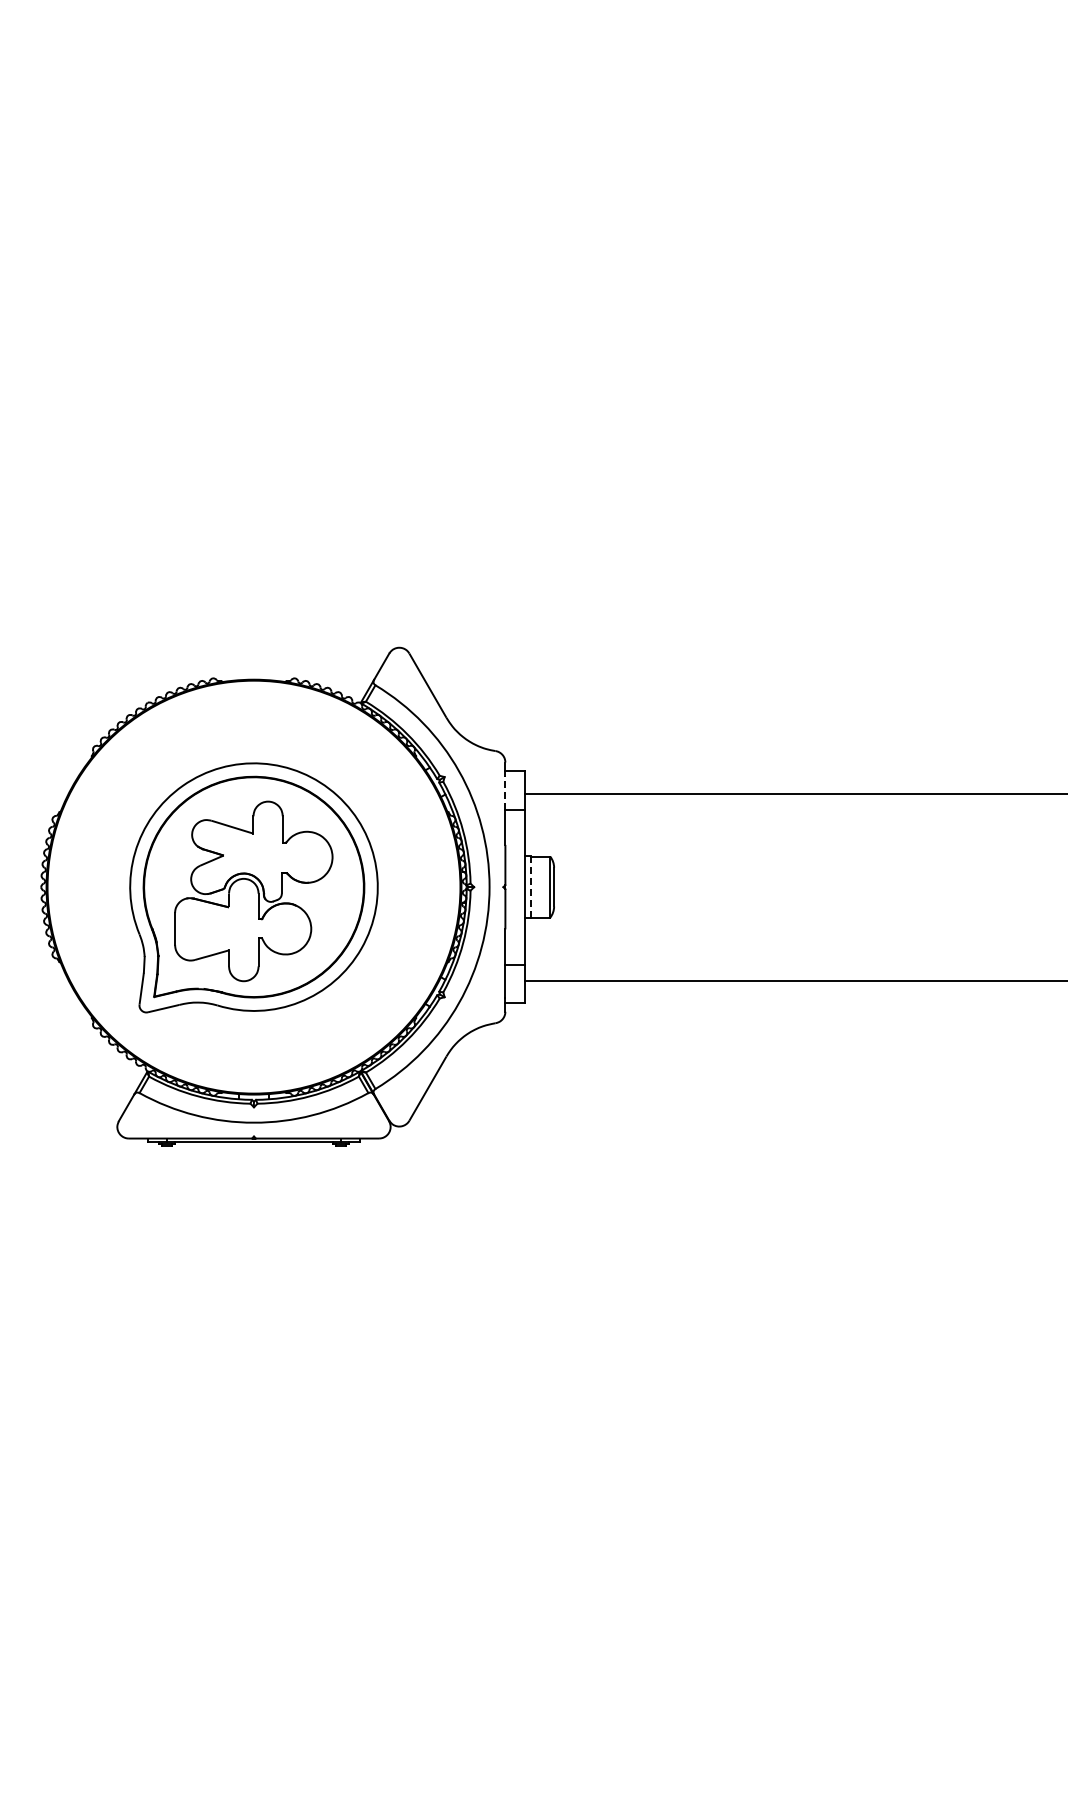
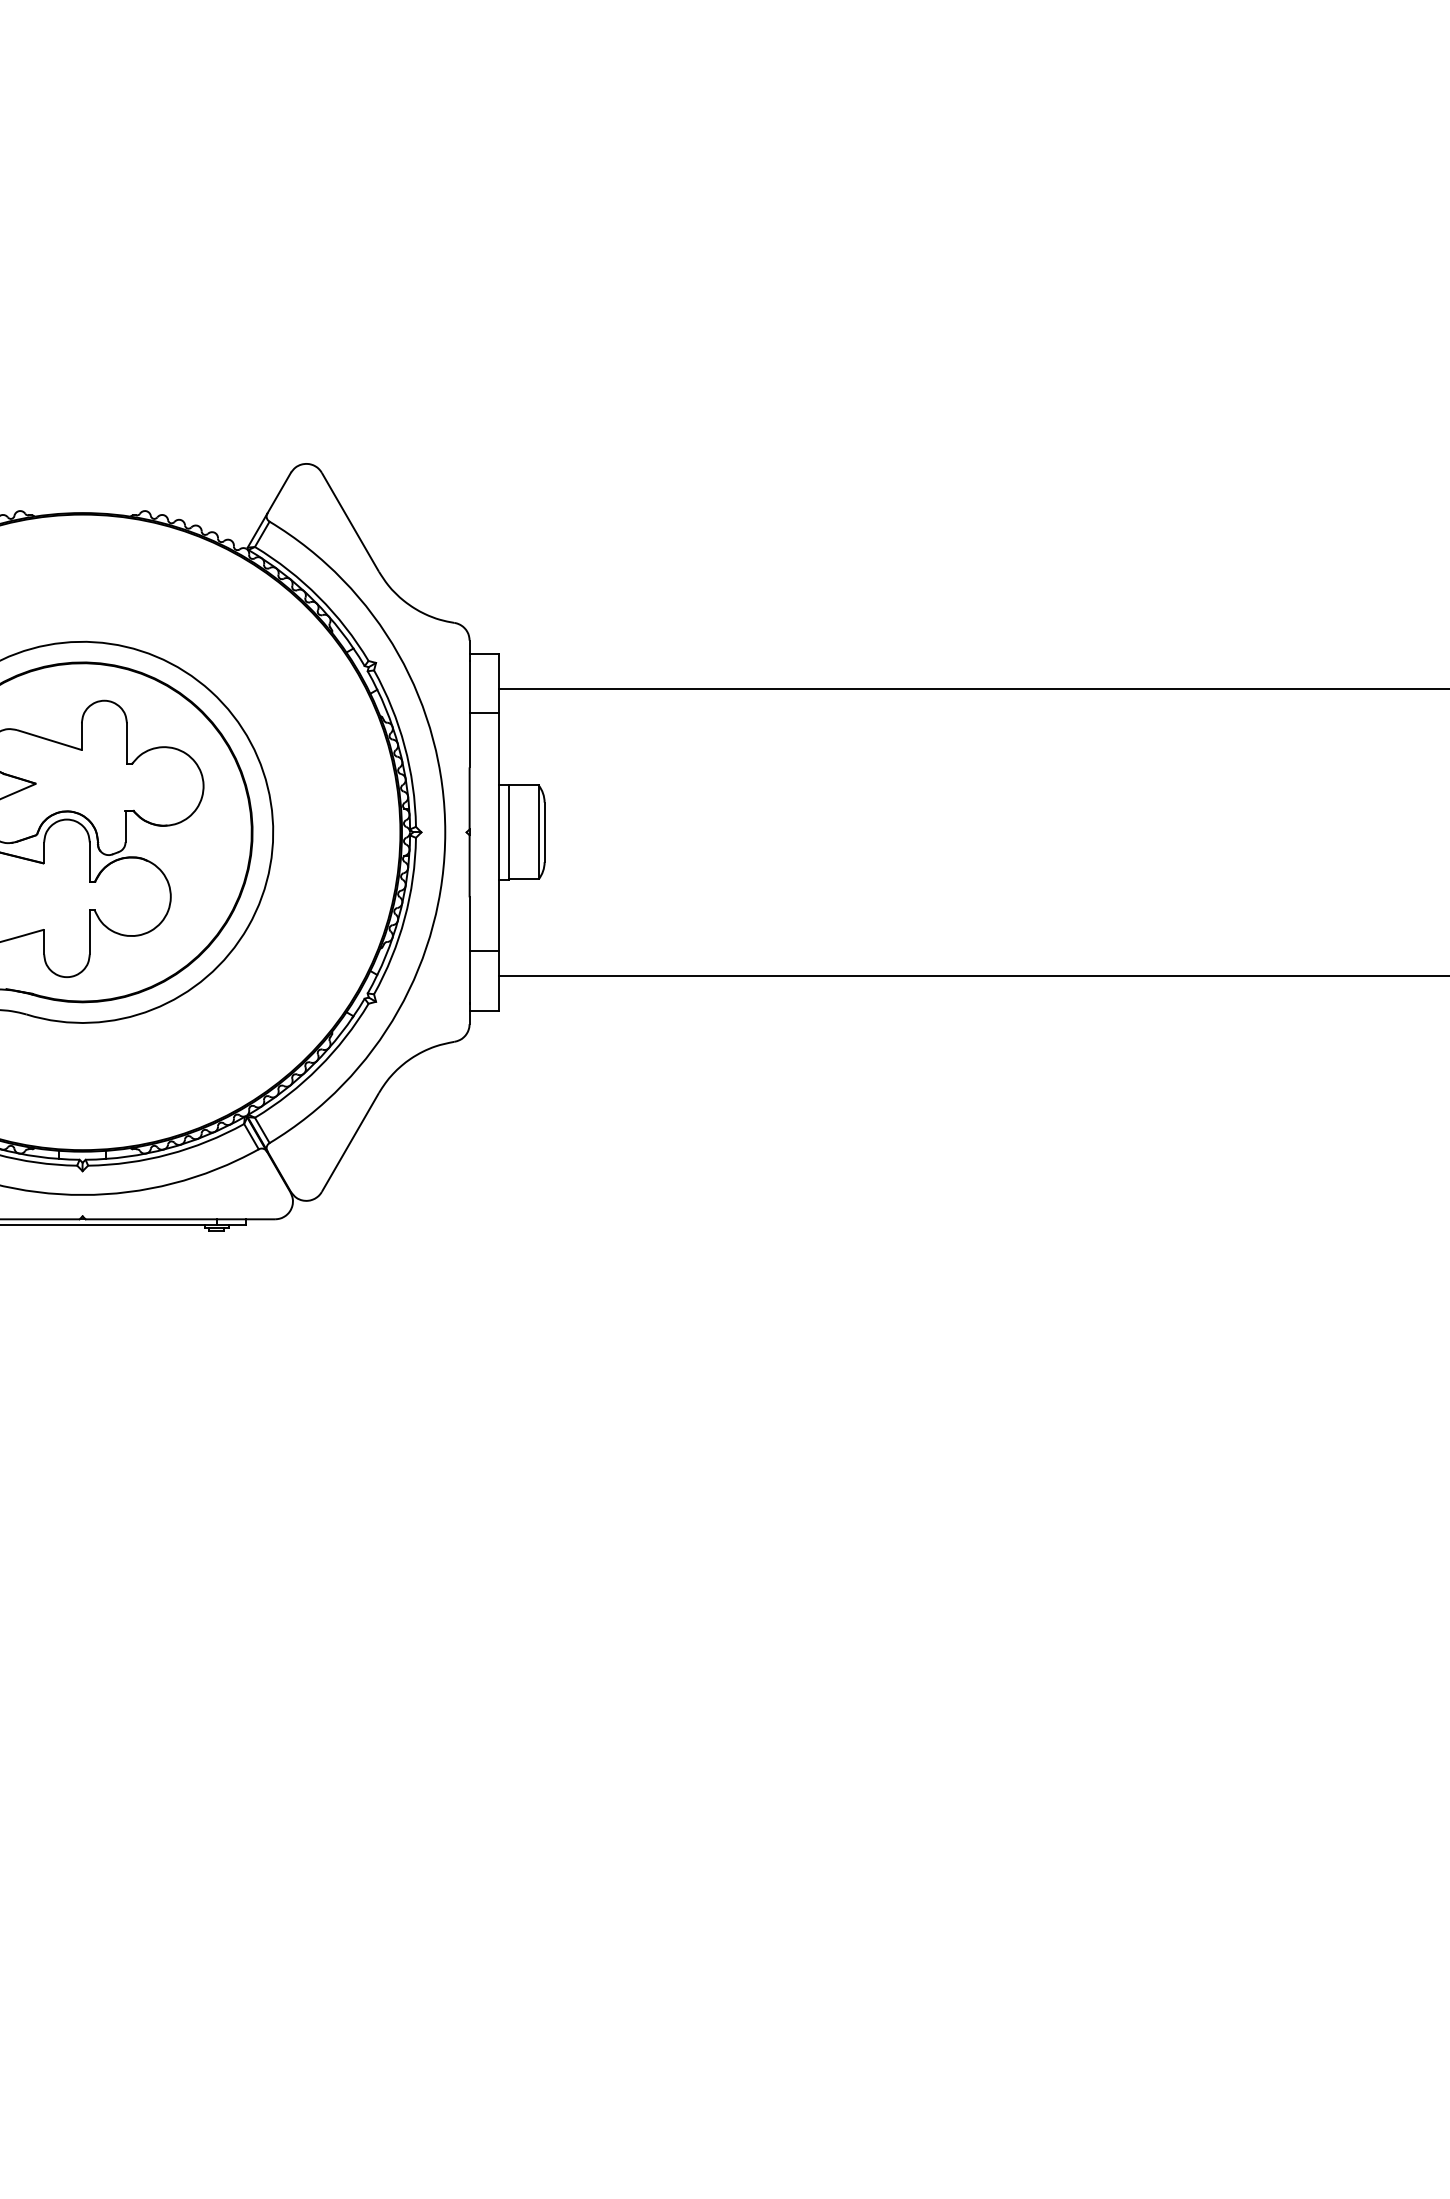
line: (505, 792) -> (469, 686), dashed -> solid
line: (530, 887) -> (508, 832), dashed -> solid

